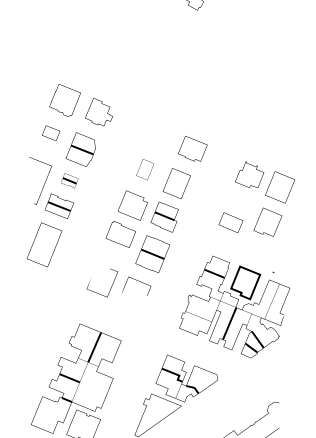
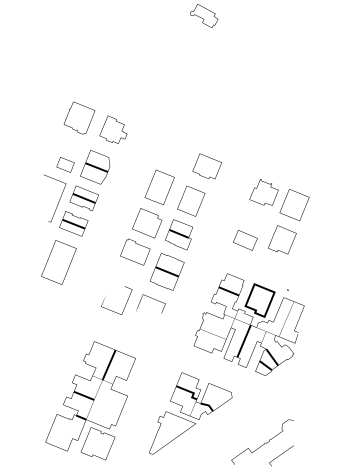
part: (51, 132) -> (65, 164), moved
part: (145, 168) -> (159, 186), size x1.67
part: (69, 180) -> (83, 198), size x1.67

